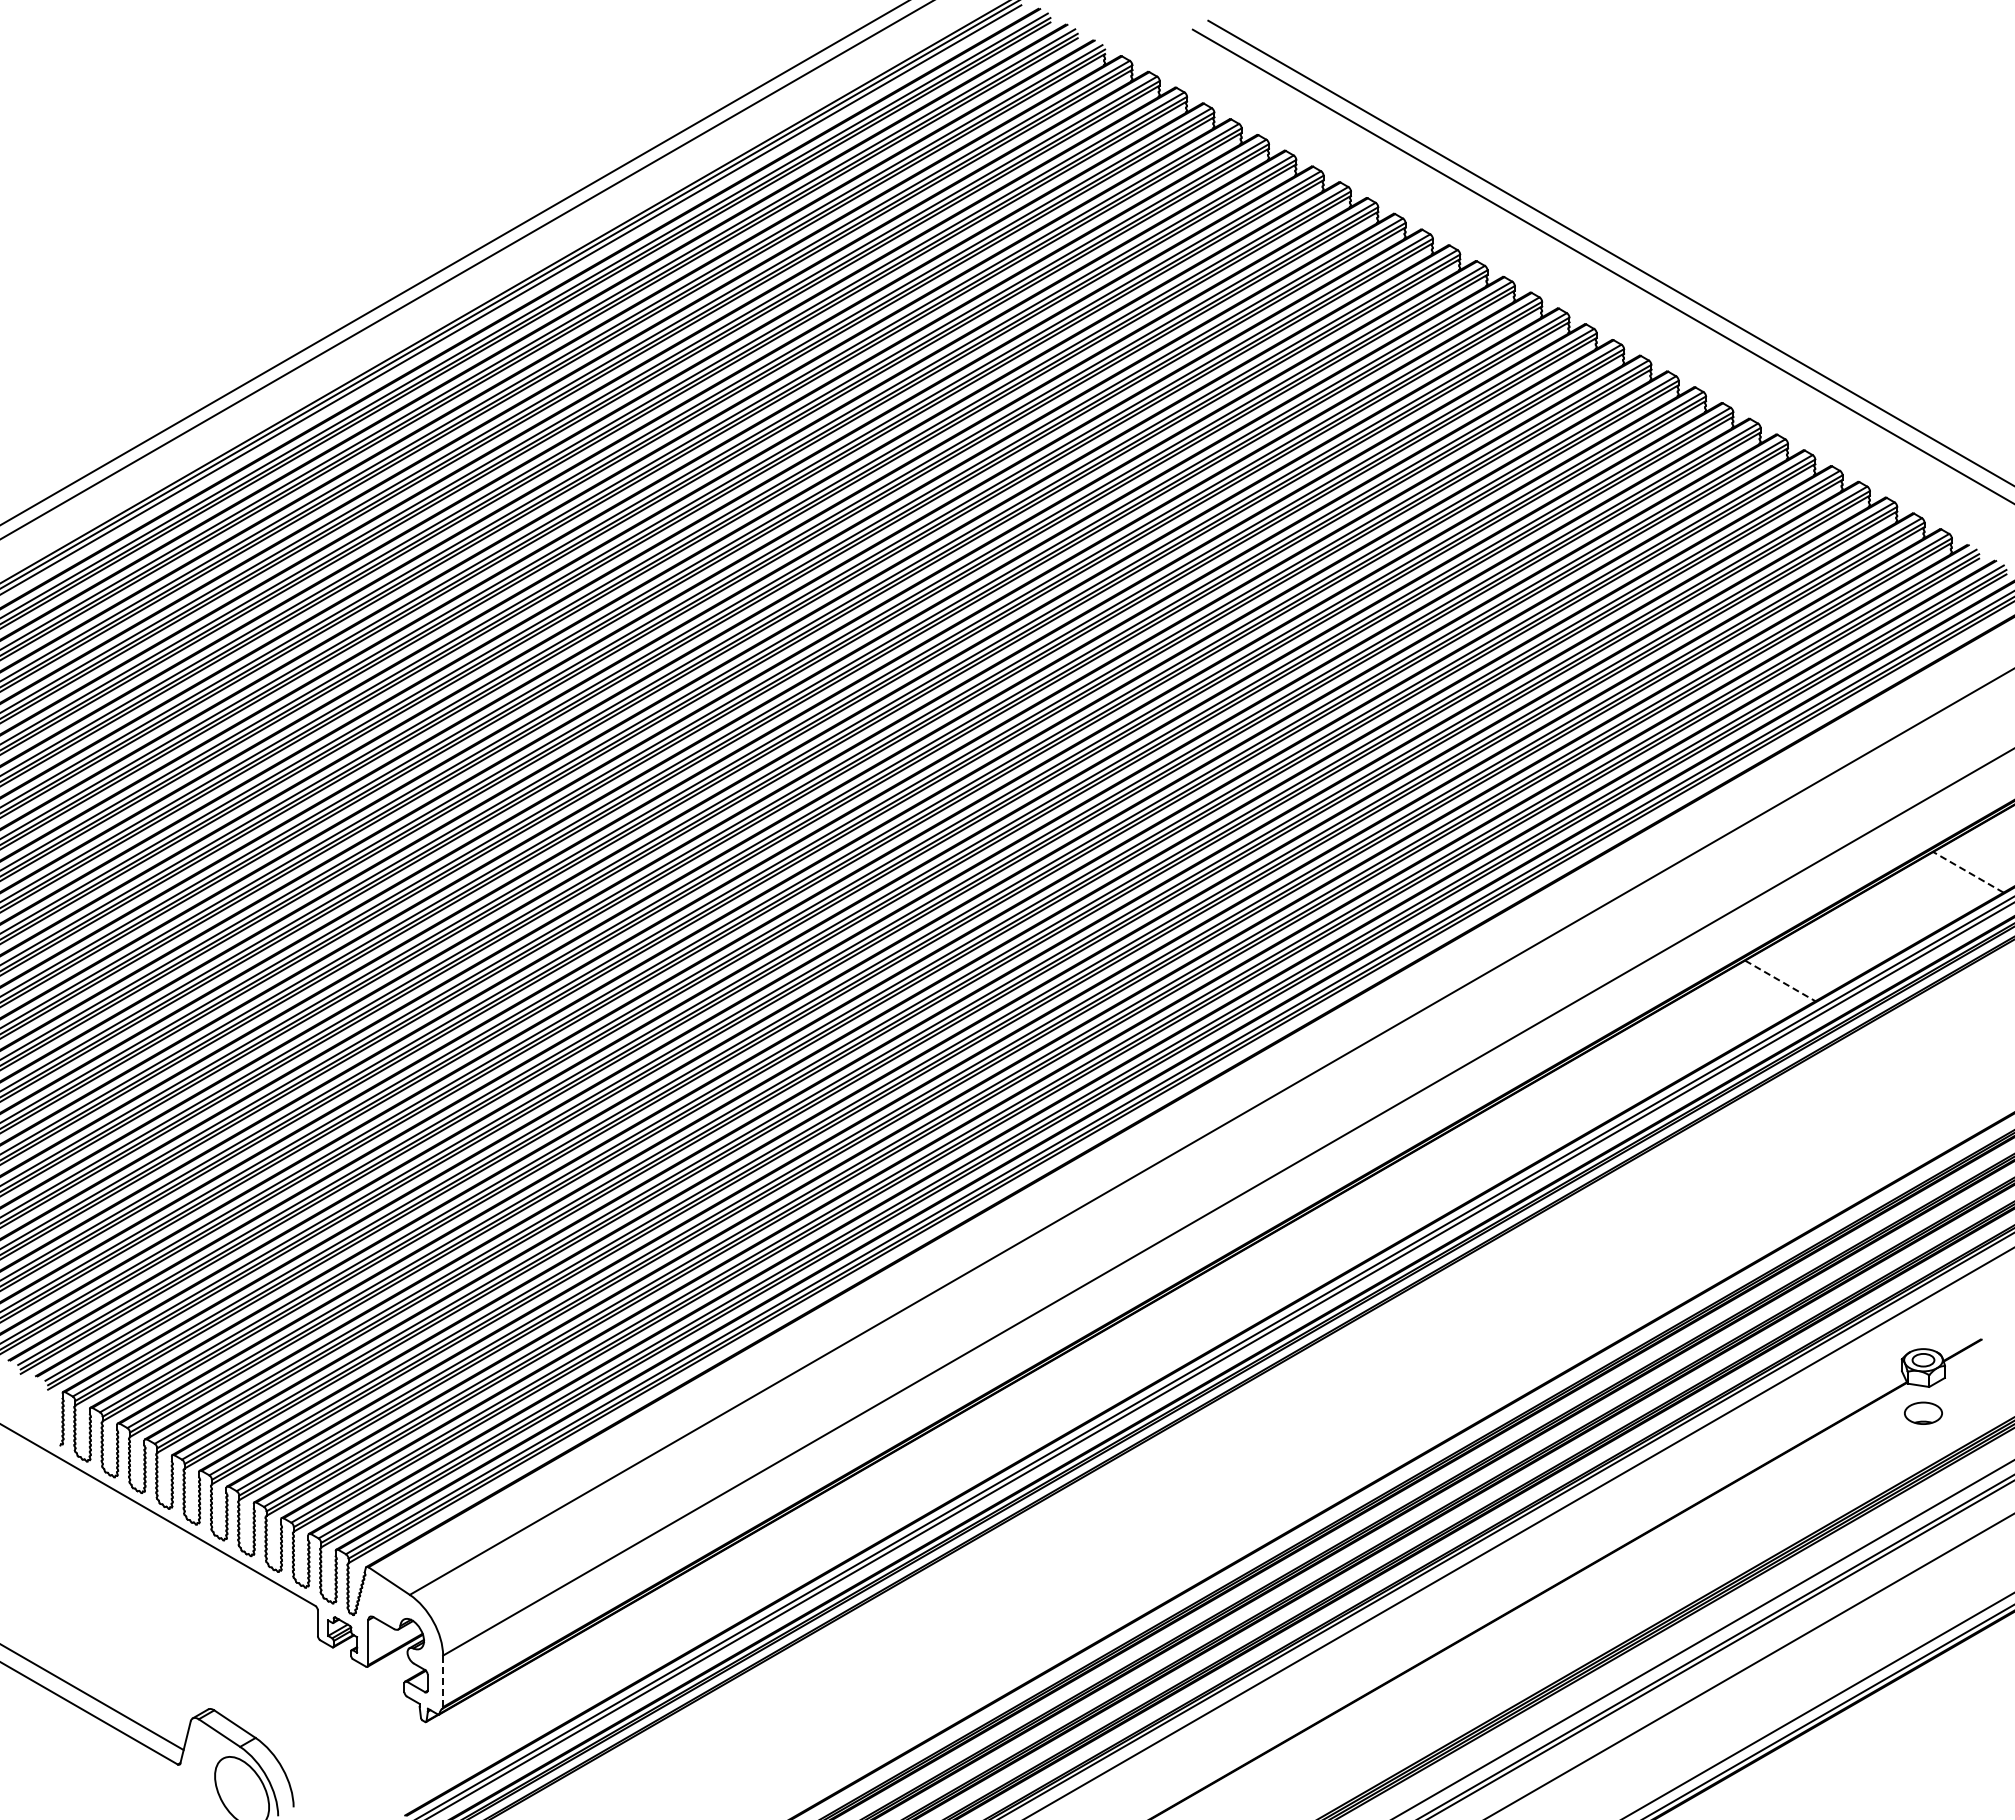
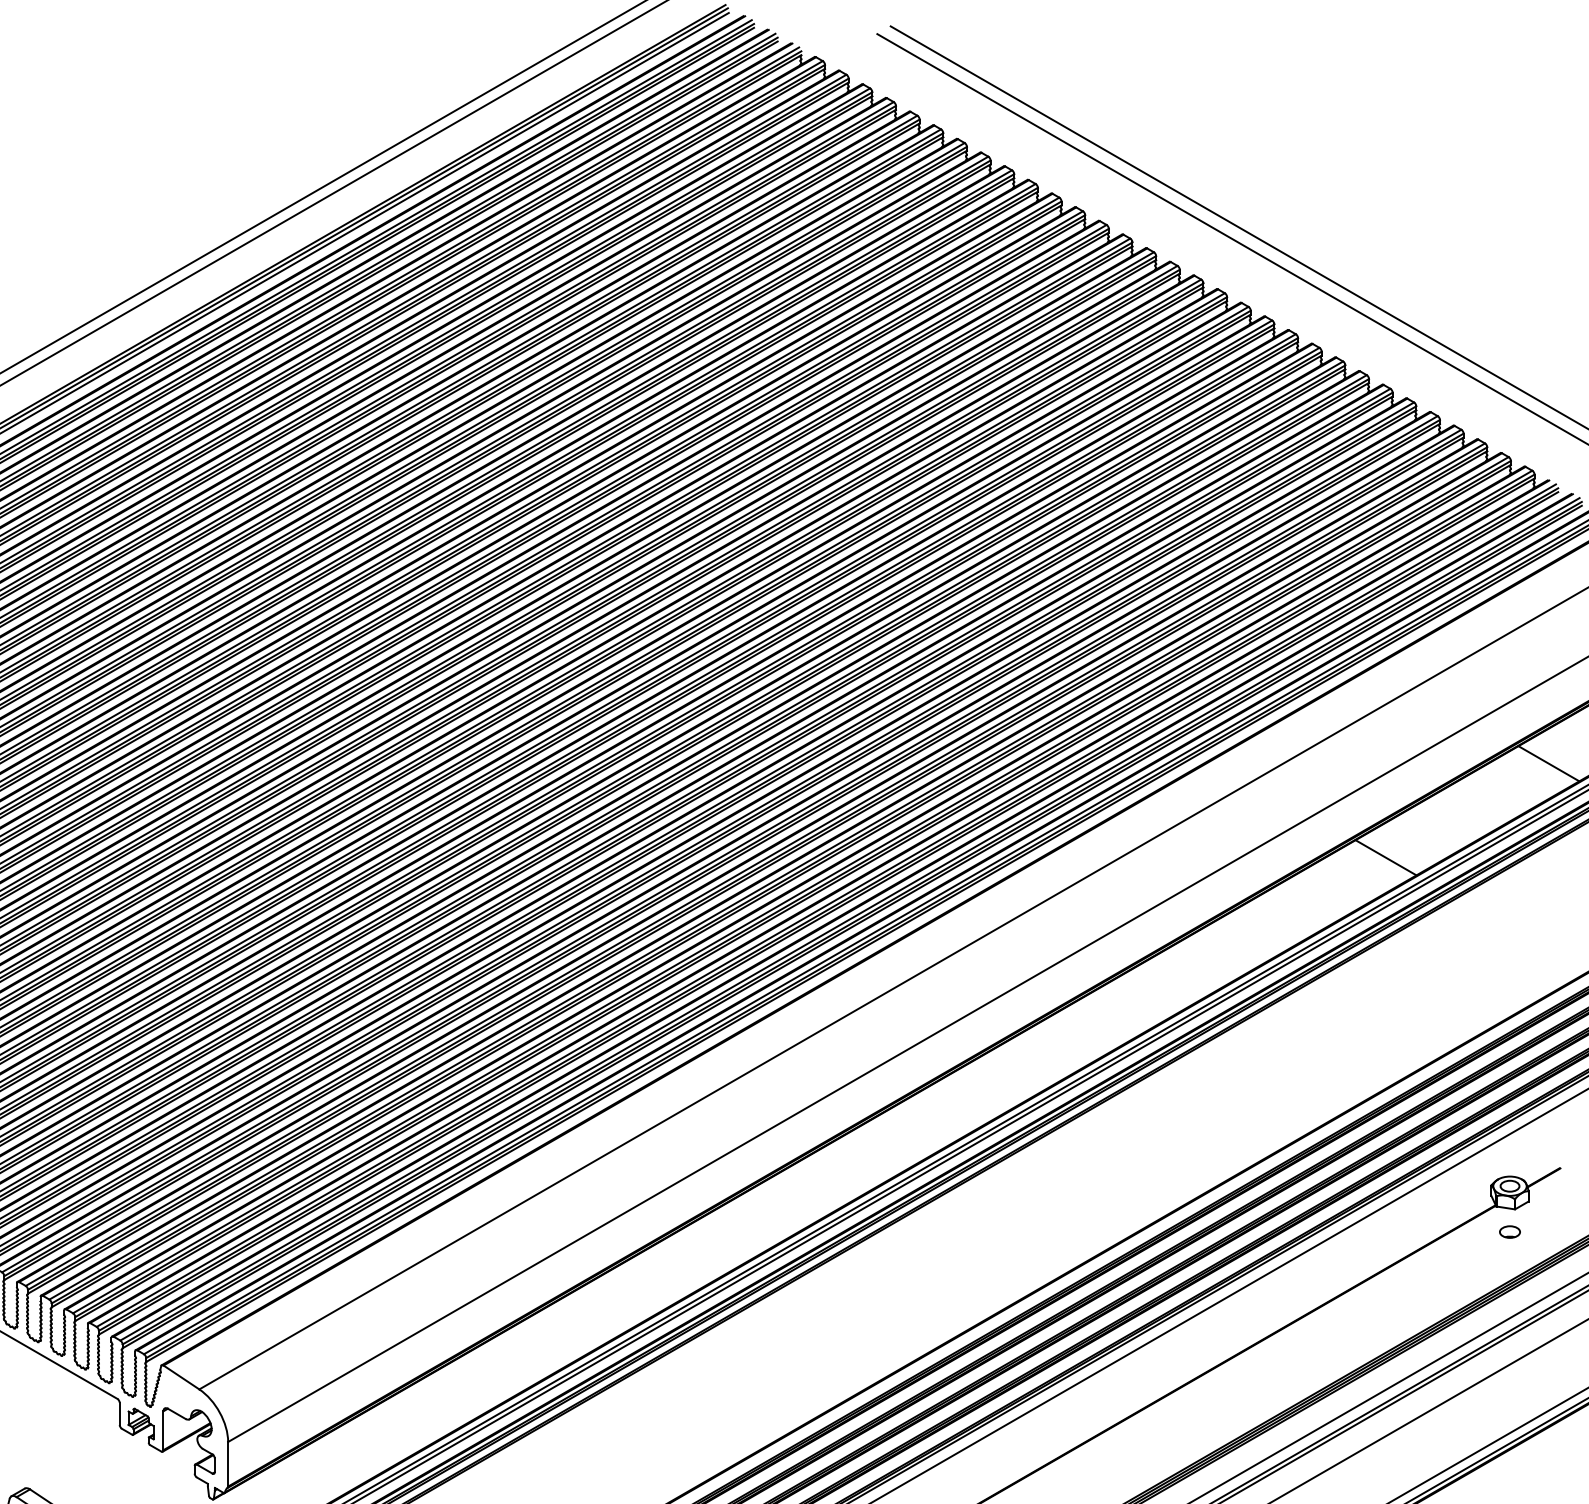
line: (1968, 872) -> (1548, 763), dashed -> solid
line: (1780, 980) -> (1386, 857), dashed -> solid
part: (1923, 1412) -> (1510, 1231), size x0.62
line: (443, 1681) -> (228, 1464), dashed -> solid

